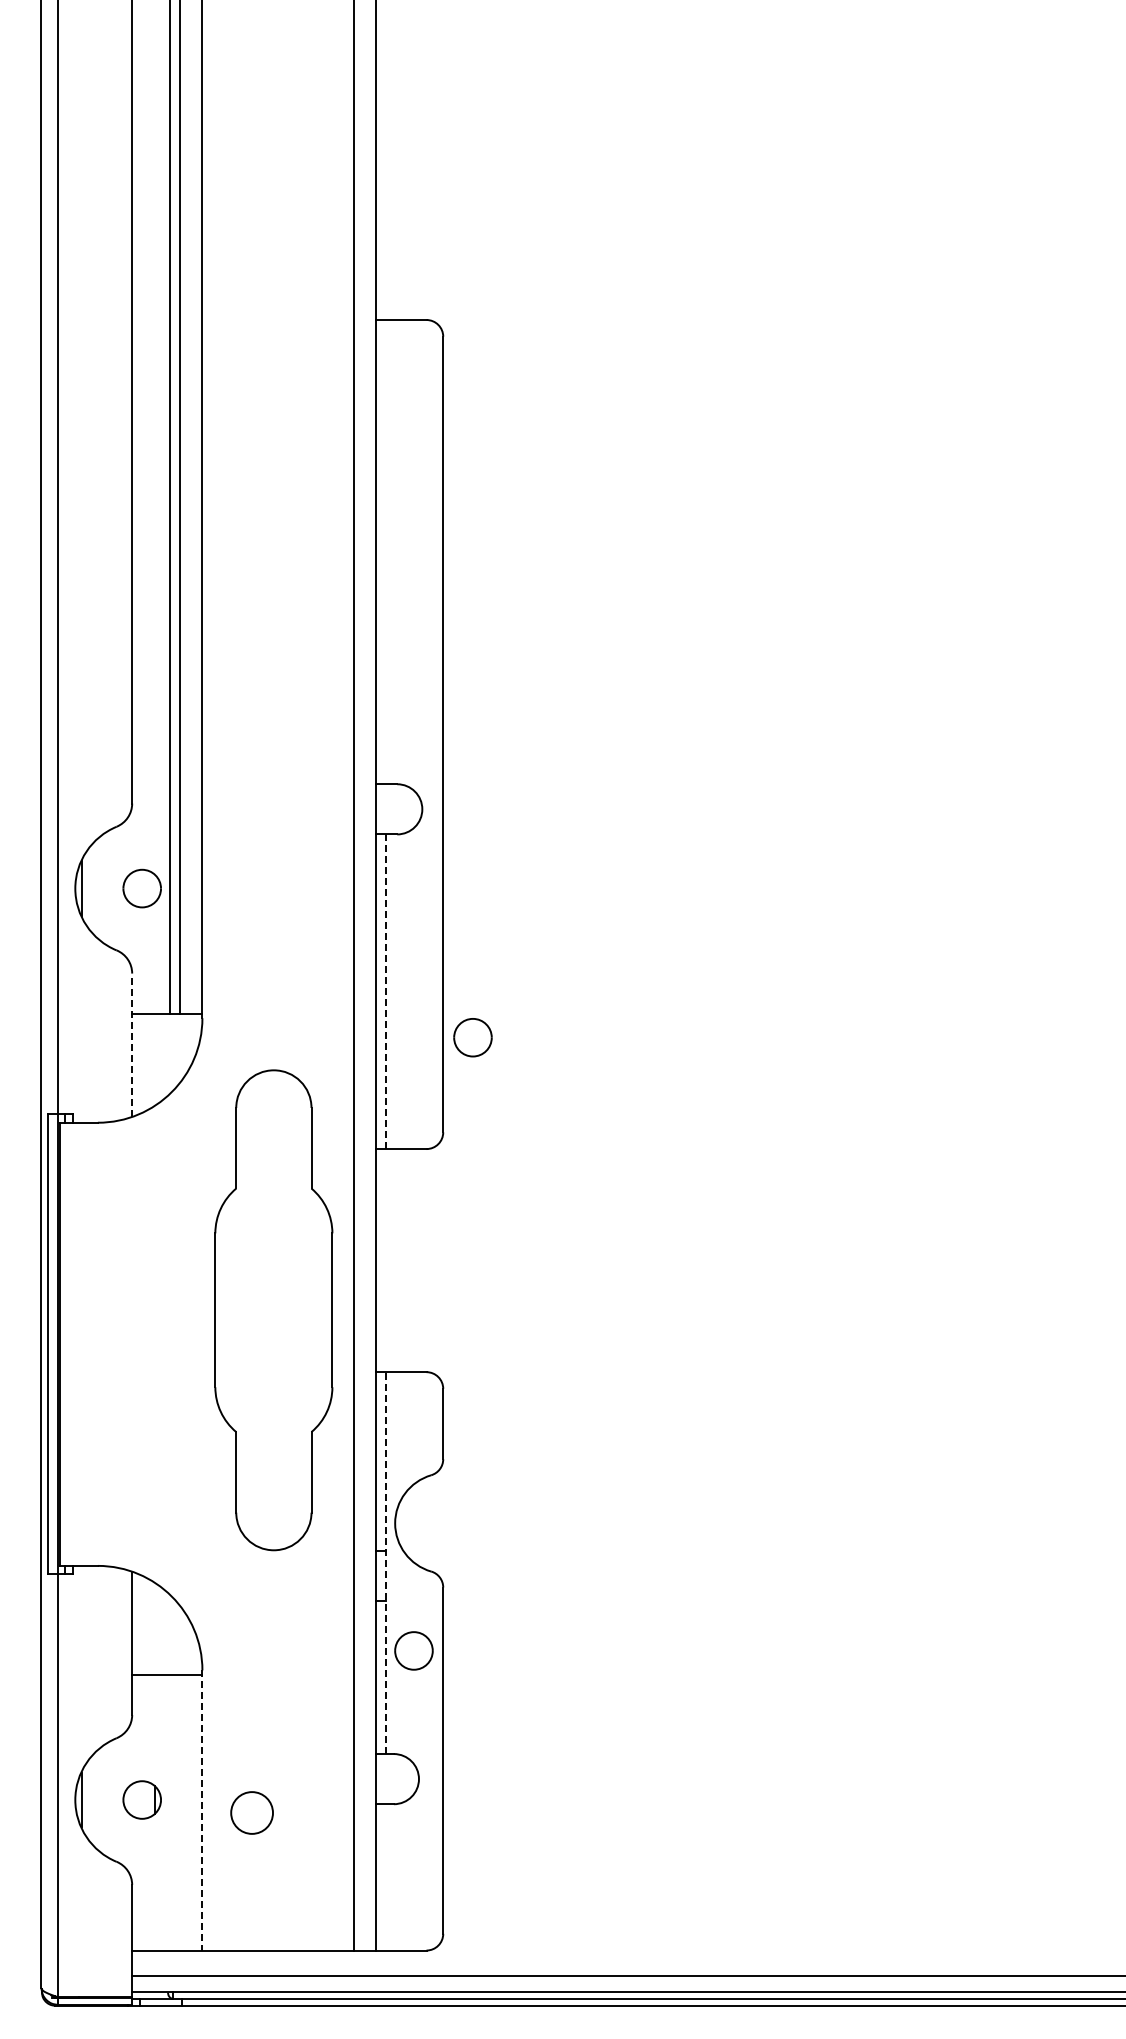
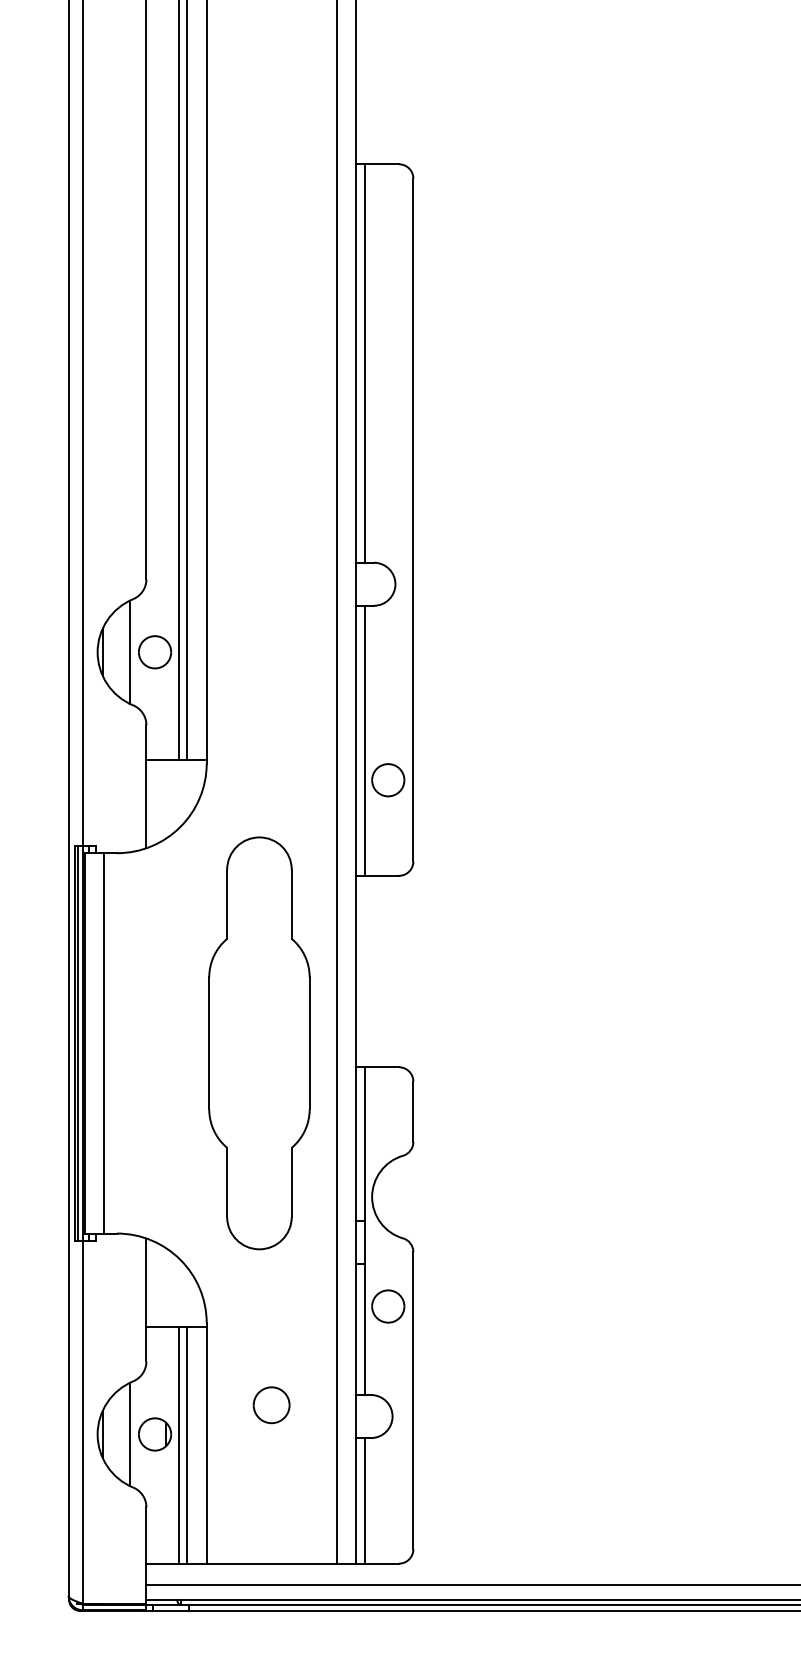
line: (386, 552) -> (364, 363), added
line: (112, 888) -> (129, 652), added
line: (386, 991) -> (364, 740), dashed -> solid
part: (472, 1037) -> (387, 780), moved
line: (132, 1045) -> (146, 786), dashed -> solid
part: (273, 1310) -> (259, 1043), moved
line: (82, 1343) -> (103, 1042), added
line: (52, 1344) -> (78, 1043), added
line: (386, 1563) -> (364, 1231), dashed -> solid
line: (112, 1799) -> (129, 1434), added
line: (202, 1810) -> (206, 1443), dashed -> solid
line: (169, 1812) -> (178, 1445), added
line: (179, 1812) -> (187, 1445), added
part: (251, 1812) -> (271, 1404), moved
line: (386, 1877) -> (364, 1500), added

